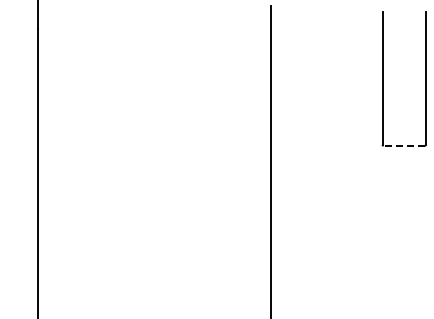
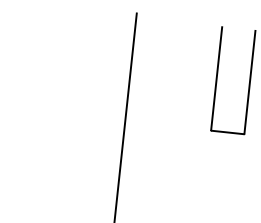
line: (404, 145) -> (228, 132), dashed -> solid

